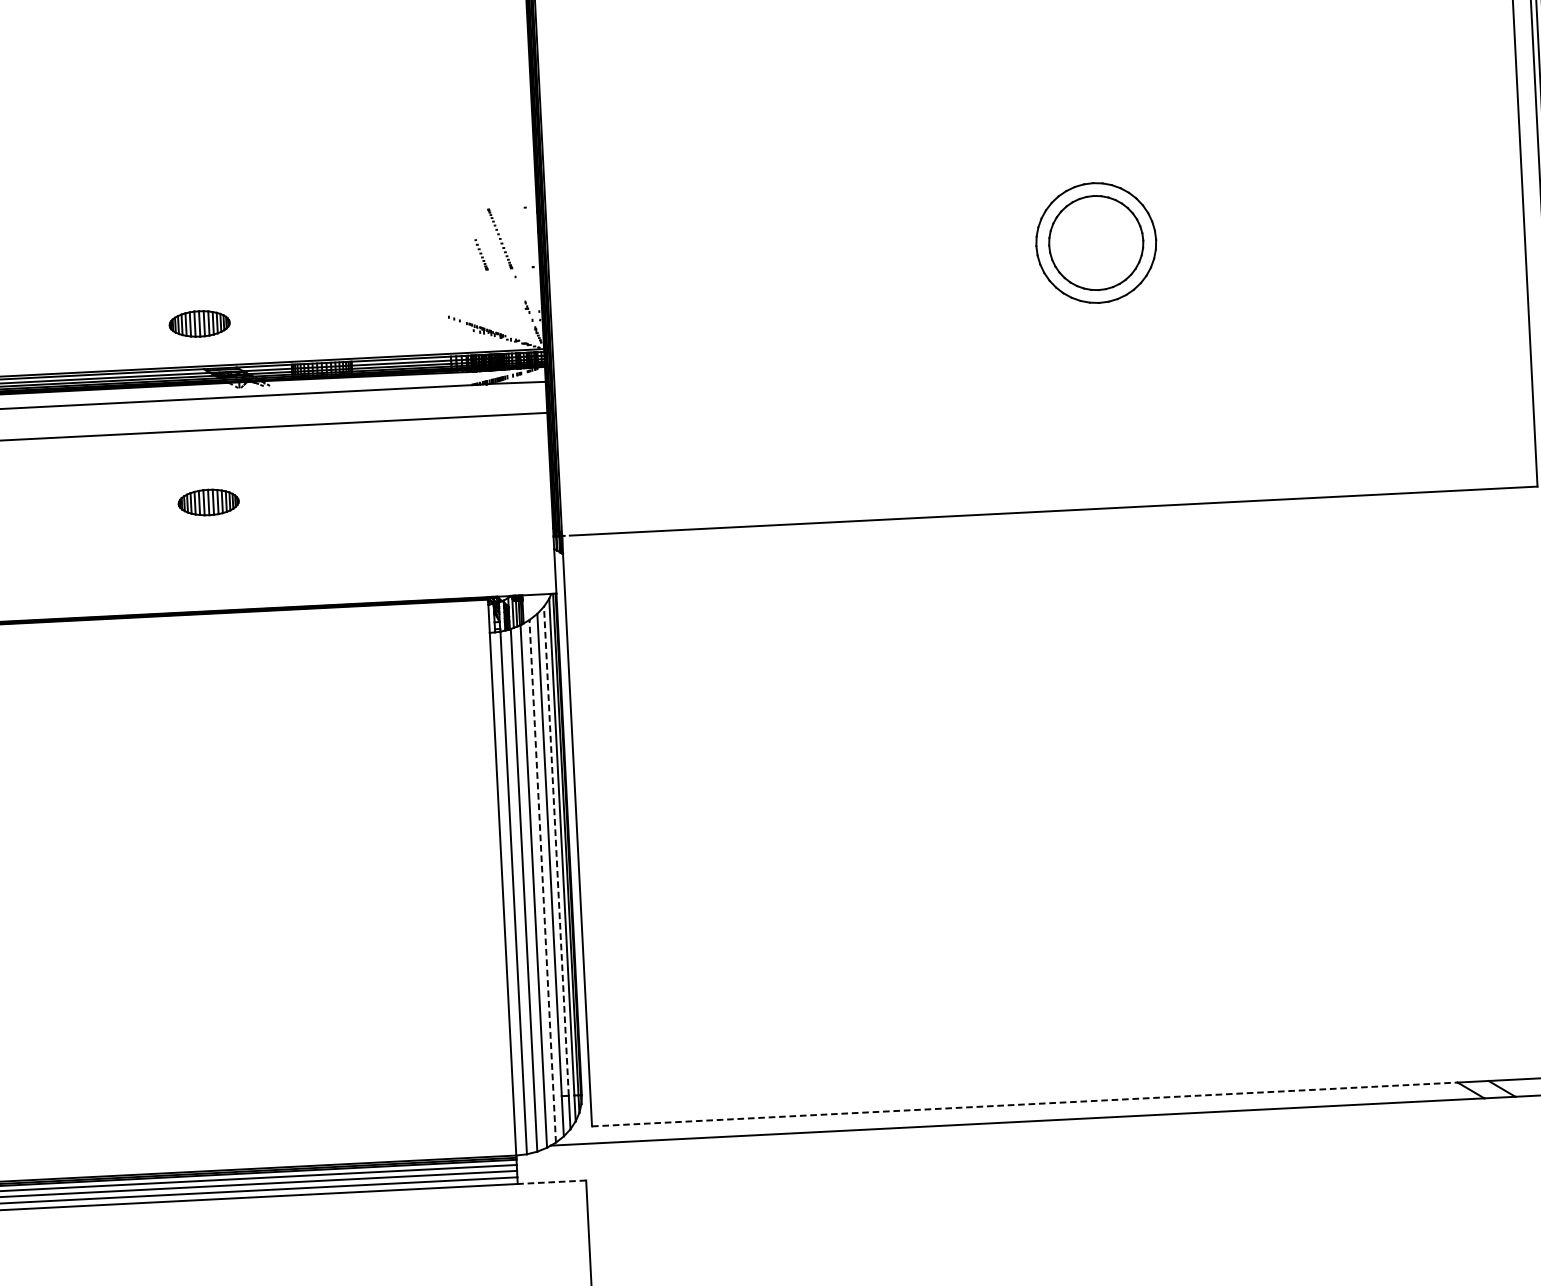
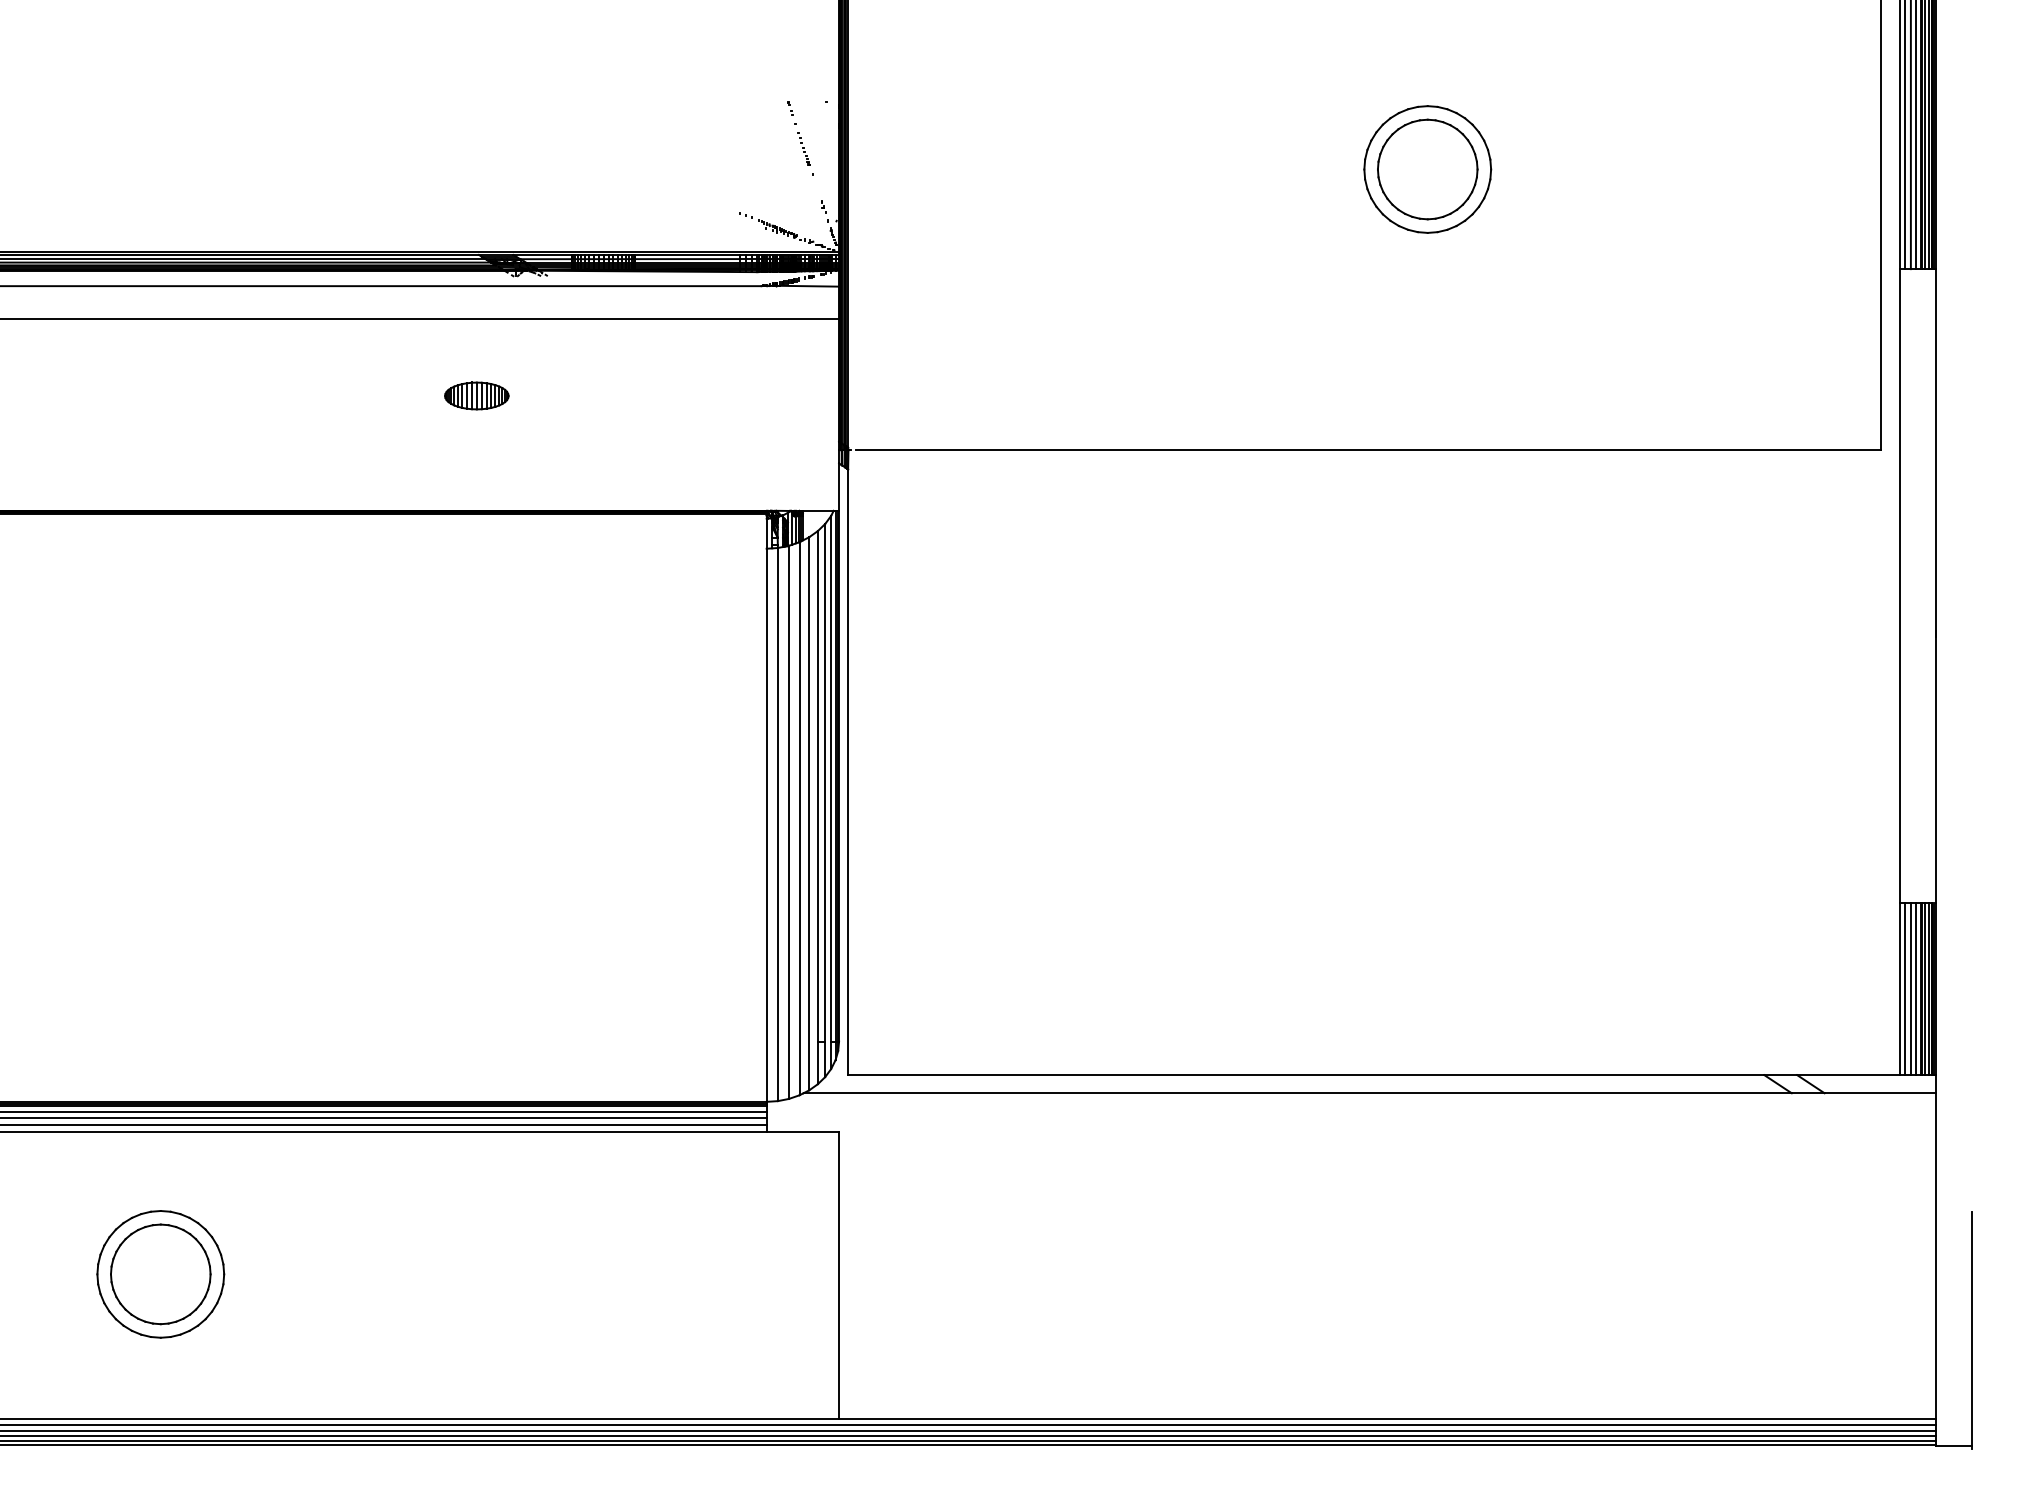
part: (480, 254) -> (777, 148), removed
part: (199, 323) -> (476, 206), removed
line: (556, 850) -> (825, 782), dashed -> solid
line: (542, 881) -> (809, 813), dashed -> solid
line: (1025, 1104) -> (1306, 1075), dashed -> solid
line: (551, 1181) -> (802, 1131), dashed -> solid

